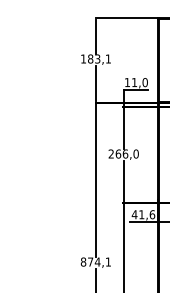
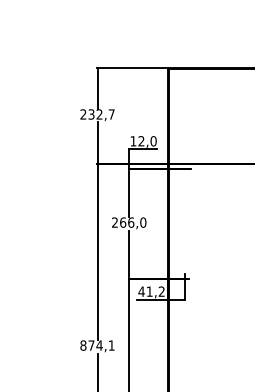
text: (95, 59) -> (97, 114), 183,1 -> 232,7
text: (134, 82) -> (141, 141), 11,0 -> 12,0
text: (152, 214) -> (161, 291), 41,6 -> 41,2

